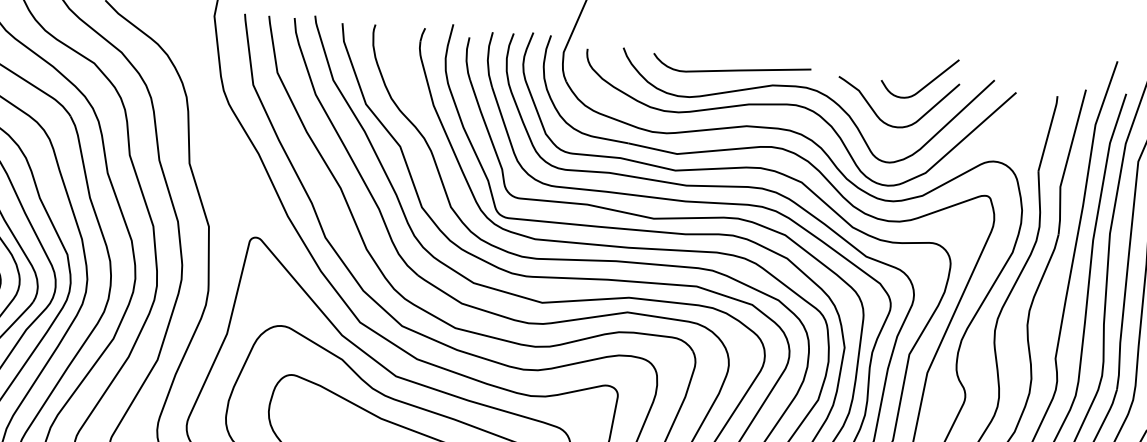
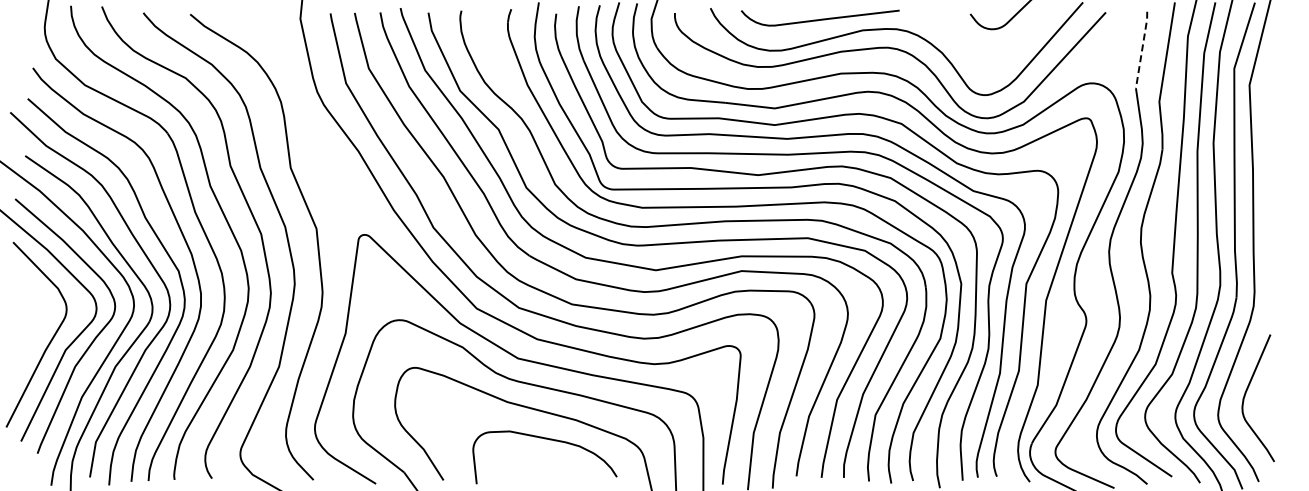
curve: (884, 121) -> (977, 54), removed
line: (1048, 133) -> (1142, 49), solid -> dashed

